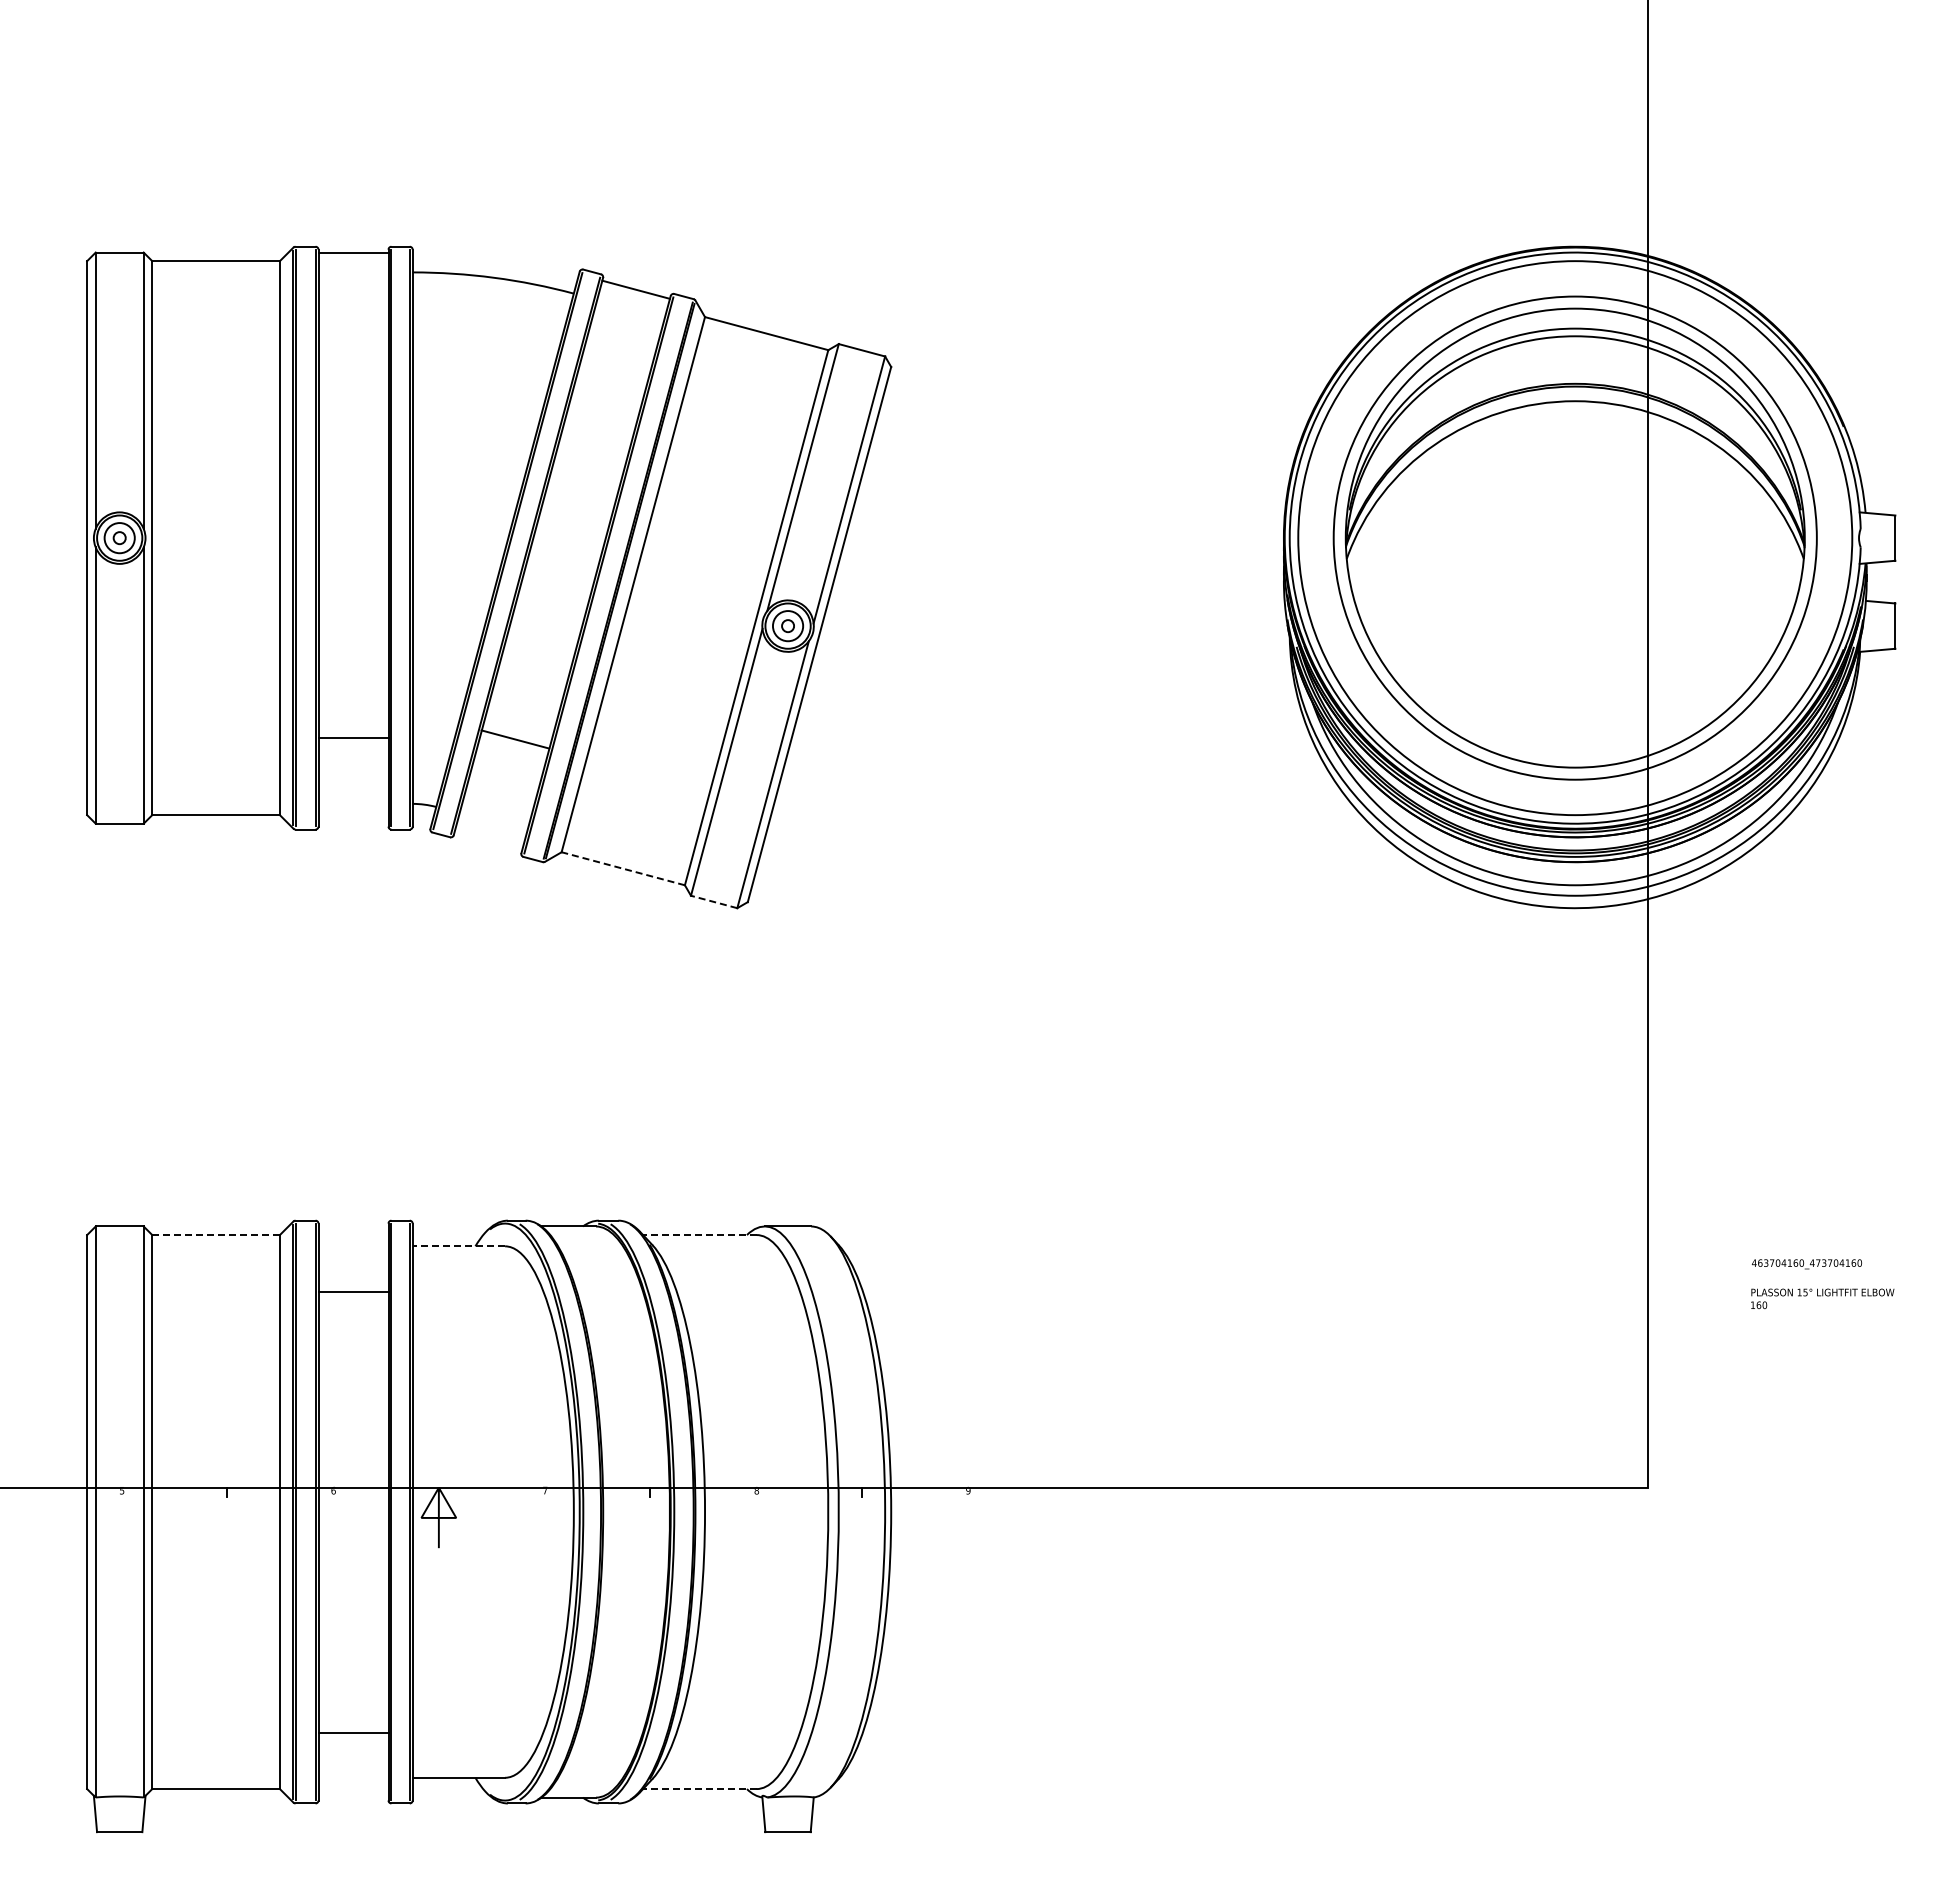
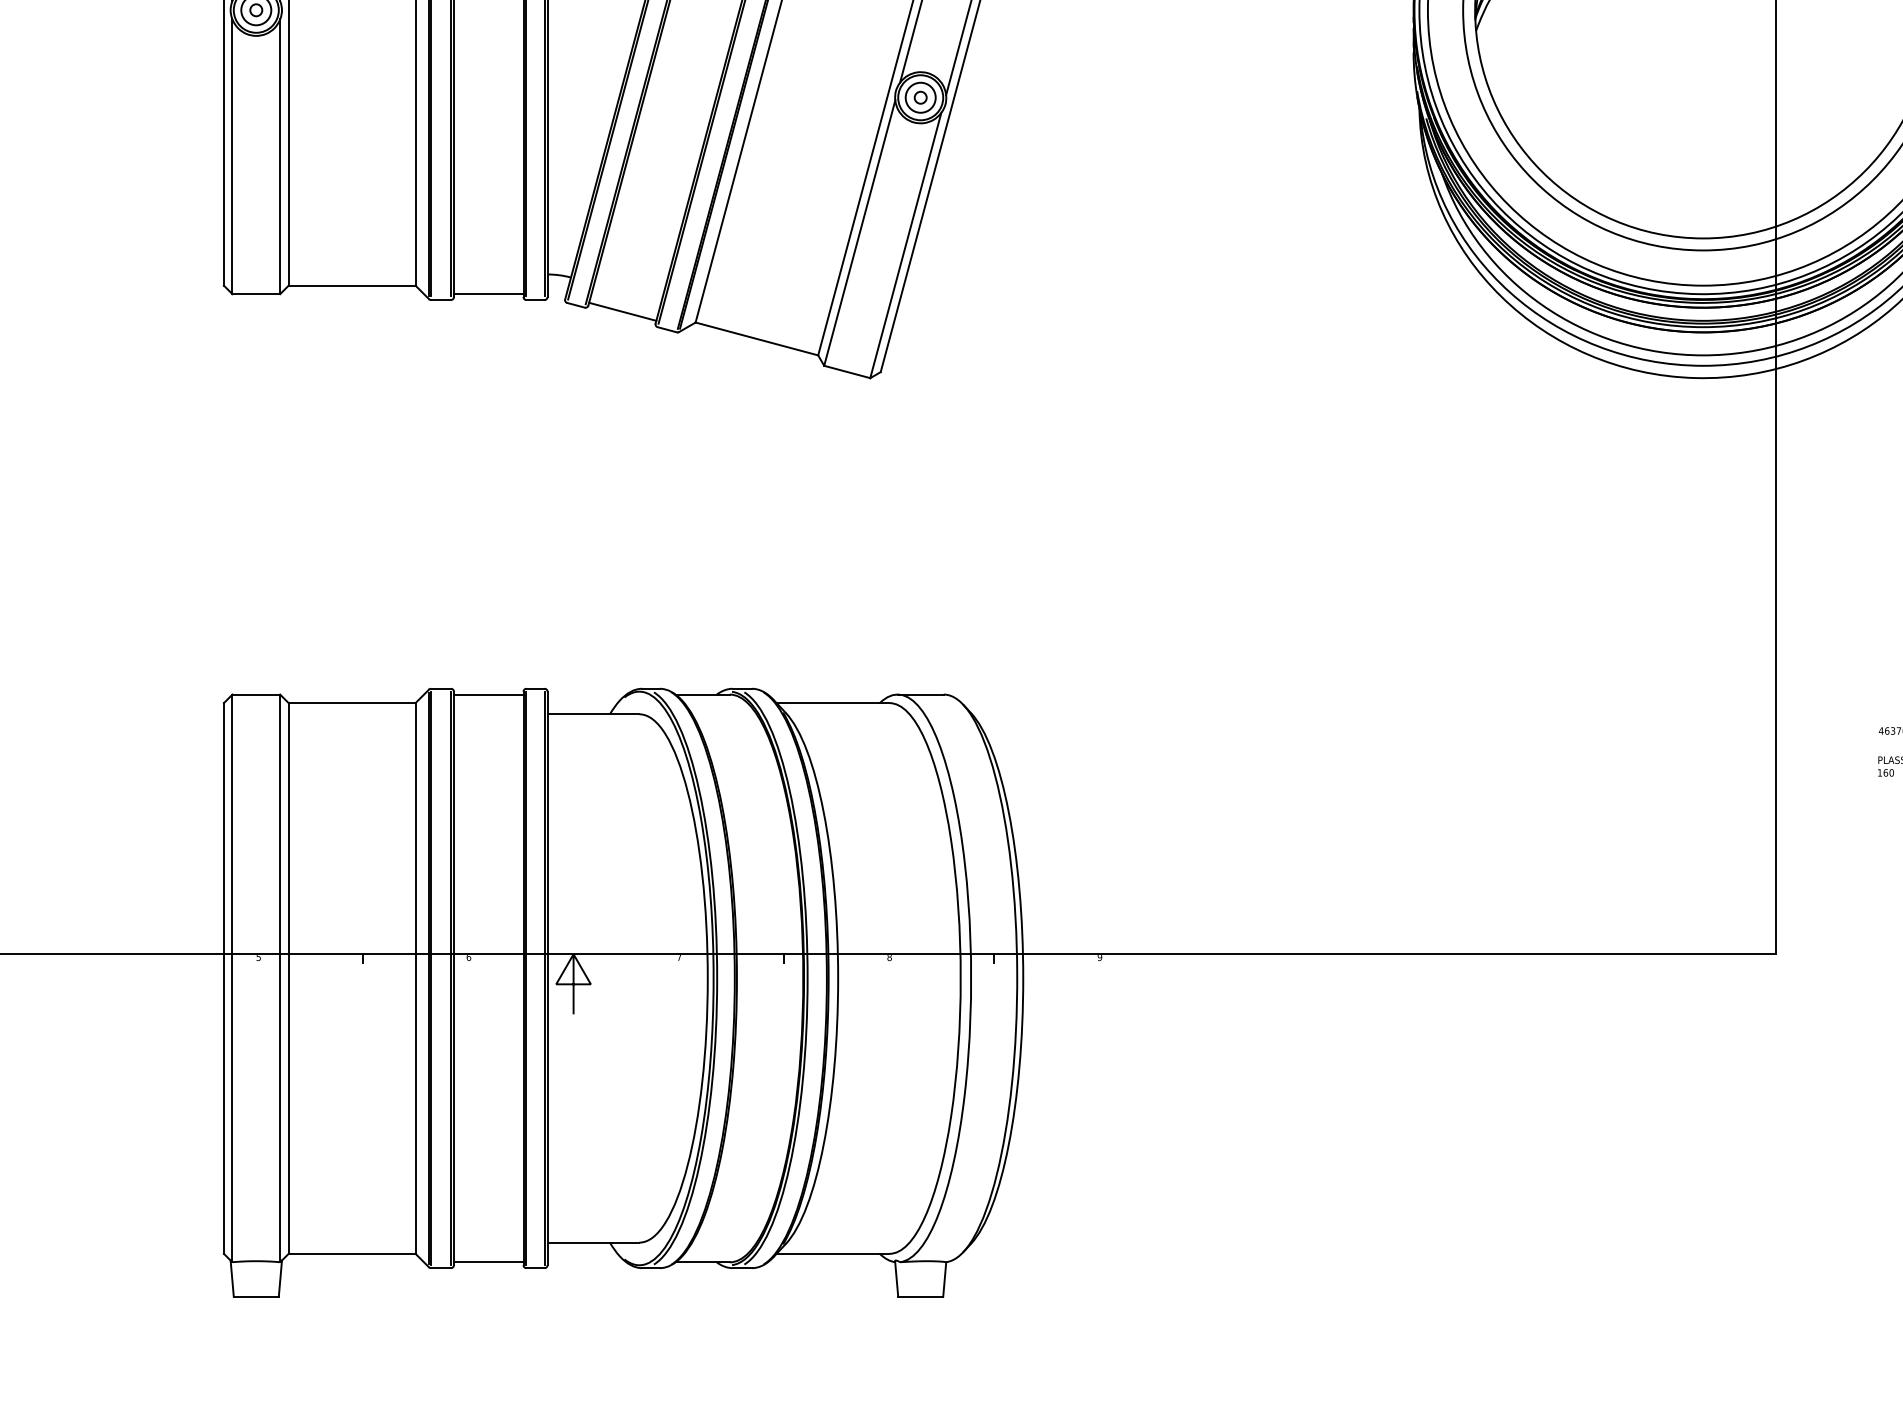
line: (353, 737) -> (488, 293), moved
line: (515, 739) -> (622, 311), moved
line: (623, 868) -> (757, 338), dashed -> solid
line: (714, 901) -> (847, 371), dashed -> solid
line: (216, 1235) -> (352, 703), dashed -> solid
line: (699, 1235) -> (832, 703), dashed -> solid
line: (458, 1246) -> (593, 714), dashed -> solid
line: (353, 1292) -> (488, 694), moved
line: (353, 1732) -> (488, 1262), moved
line: (699, 1789) -> (832, 1254), dashed -> solid

